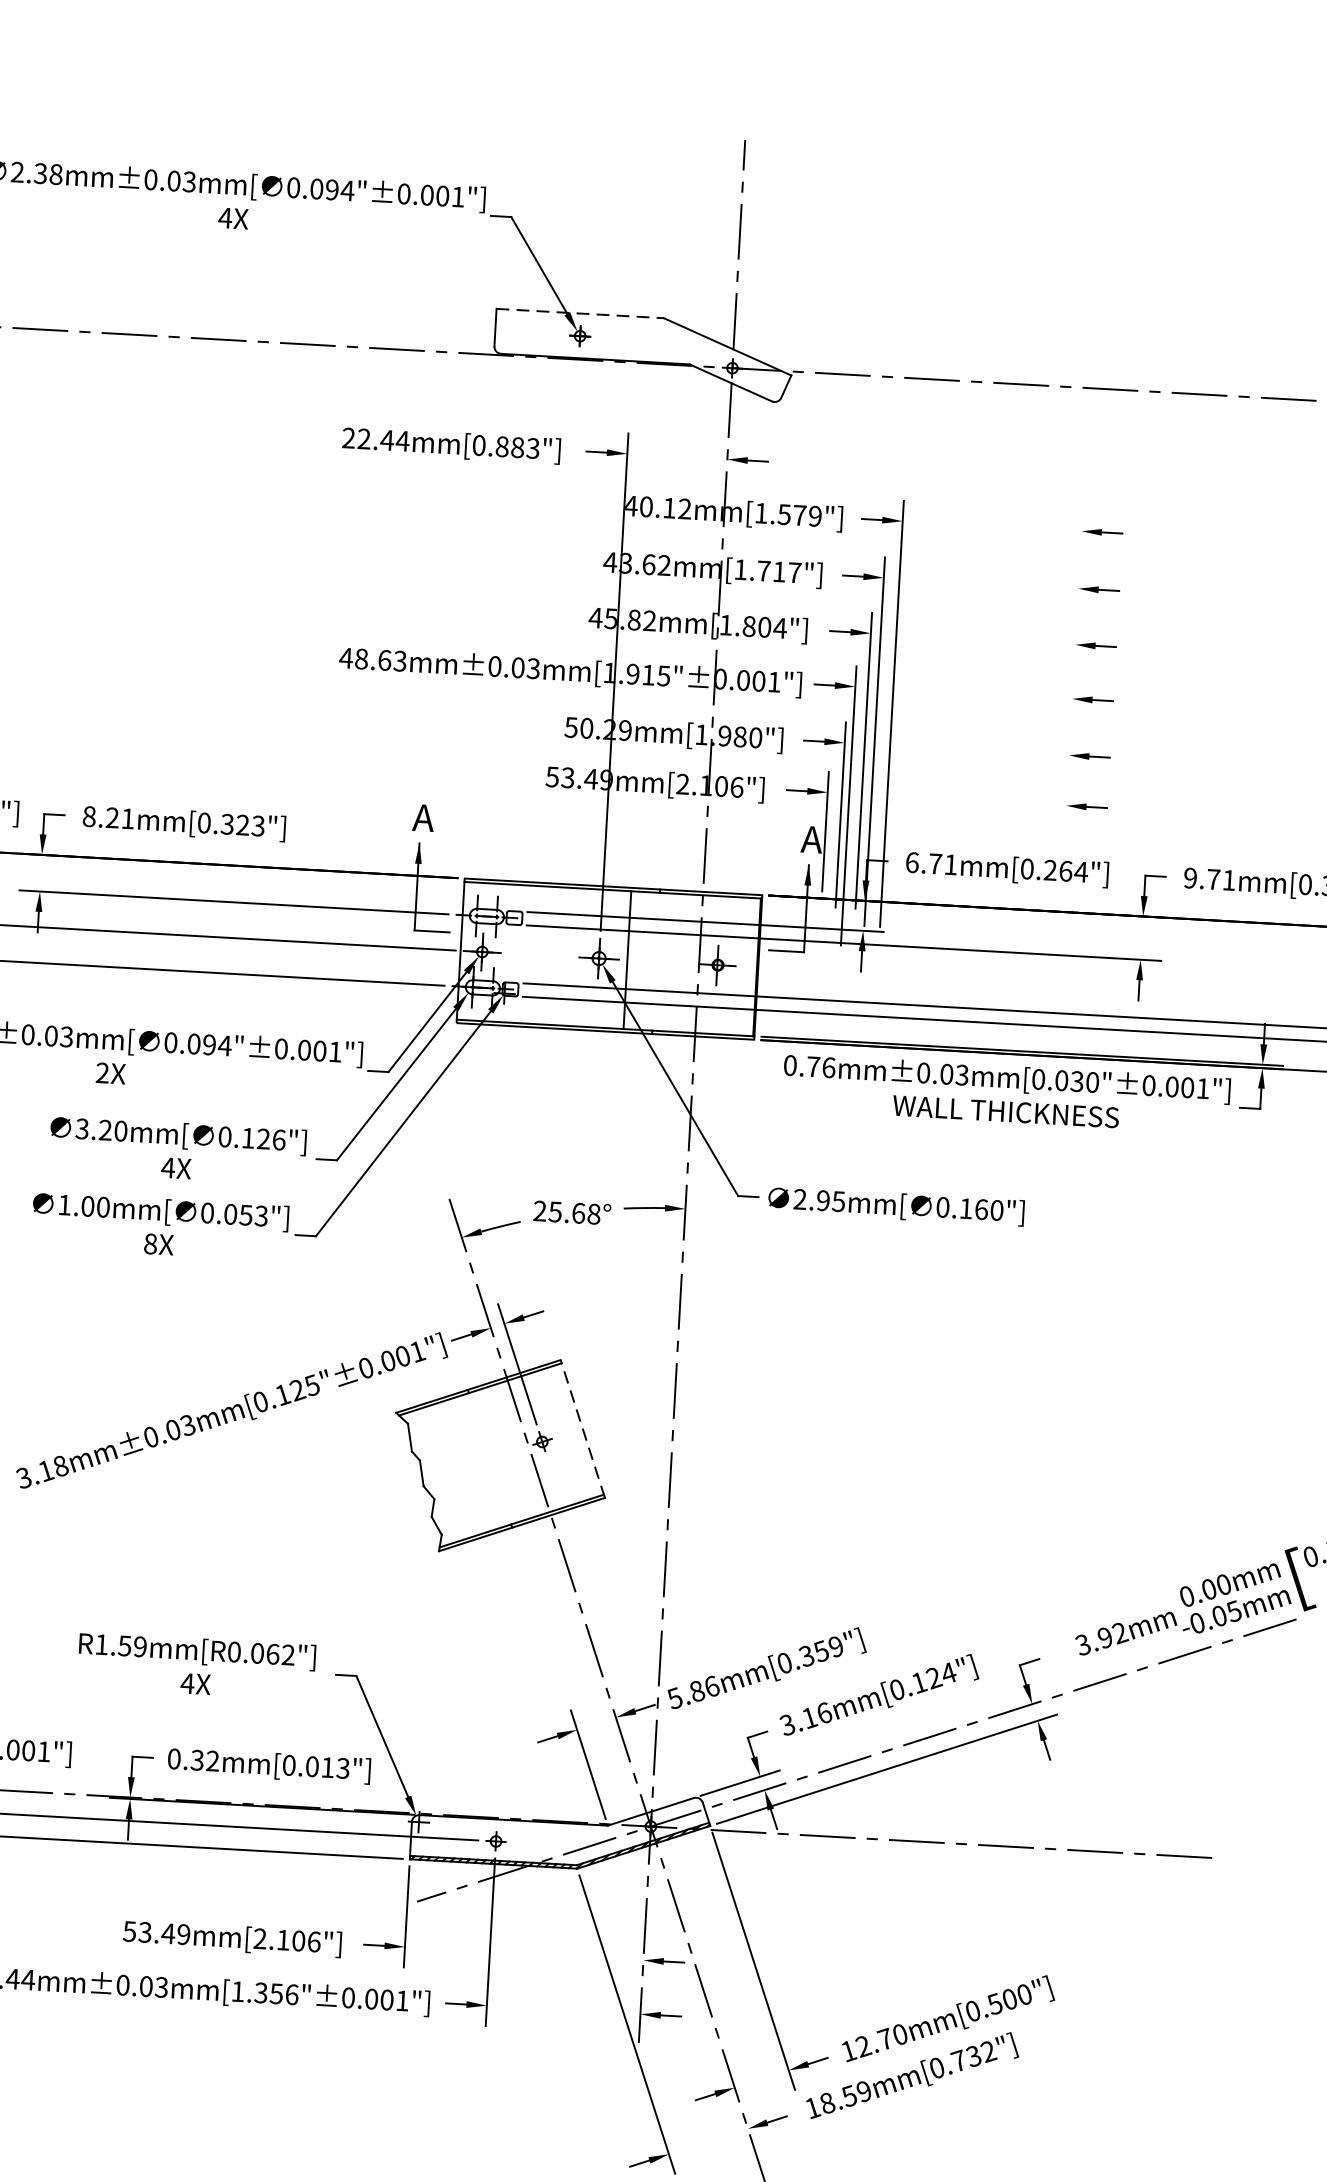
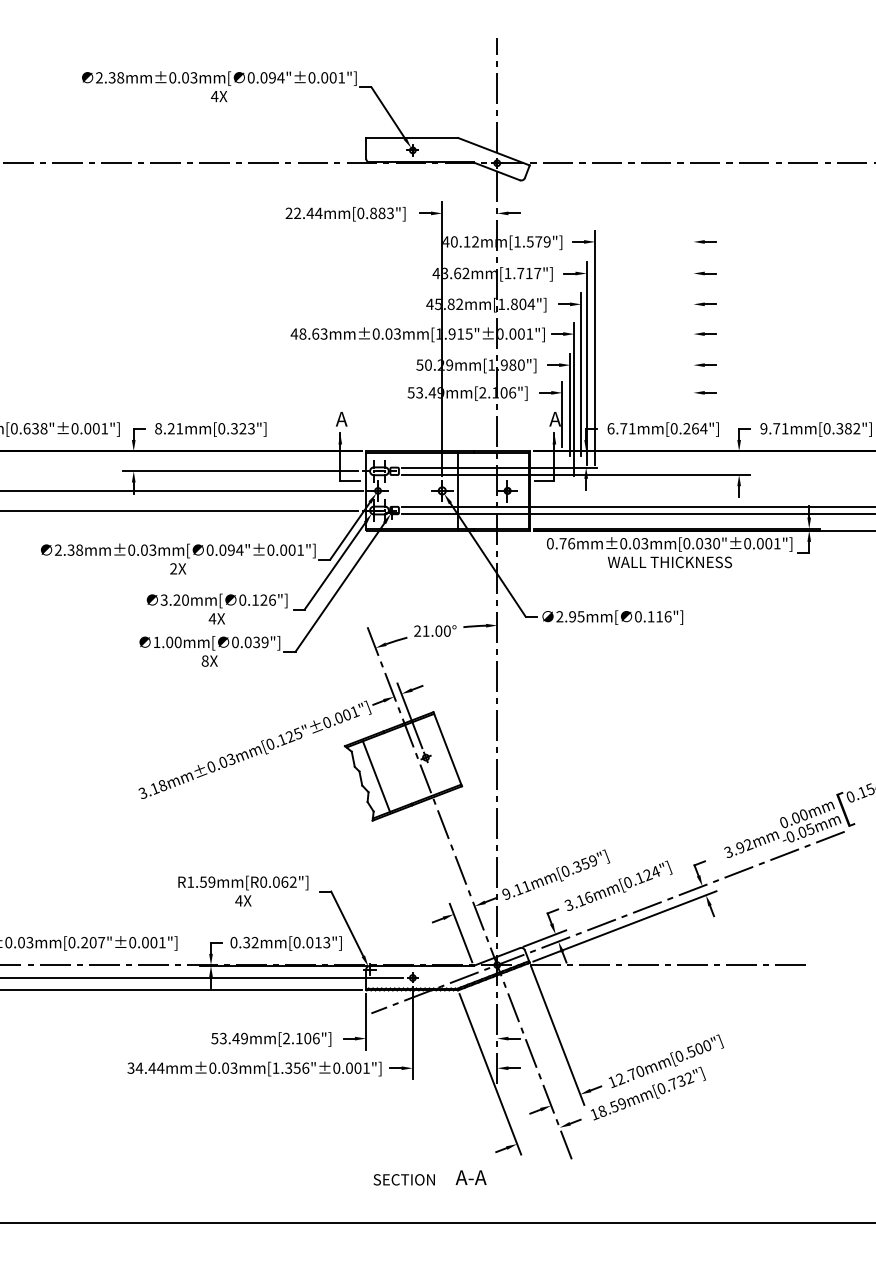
line: (580, 312) -> (412, 137), dashed -> solid
text: (988, 1209) -> (663, 616), 0.160"] -> 0.116"]
text: (574, 1211) -> (436, 630), 25.68° -> 21.00°
text: (253, 1215) -> (260, 642), 0.053"] -> 0.039"]
line: (582, 1429) -> (447, 749), dashed -> solid
line: (450, 1471) -> (376, 776), added
text: (693, 1691) -> (516, 889), 5.86mm[0.359"] -> 9.11mm[0.359"]

